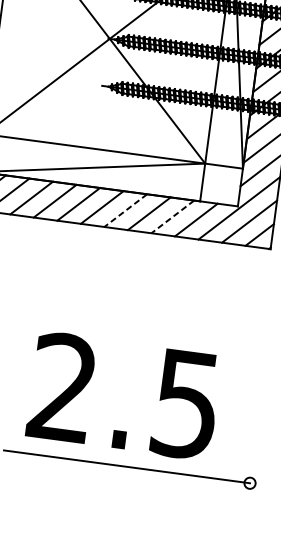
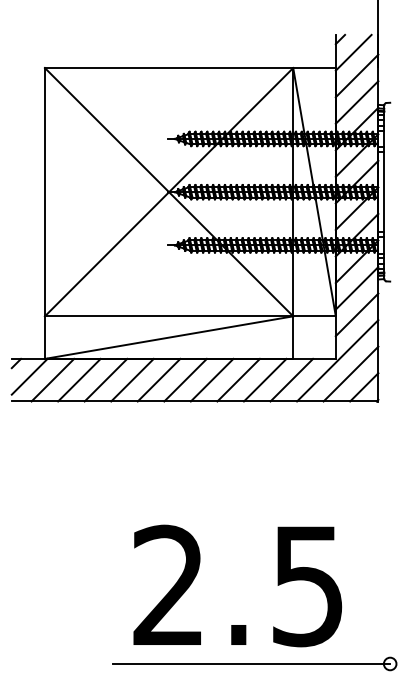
line: (125, 210) -> (211, 380), dashed -> solid
line: (172, 217) -> (264, 380), dashed -> solid

